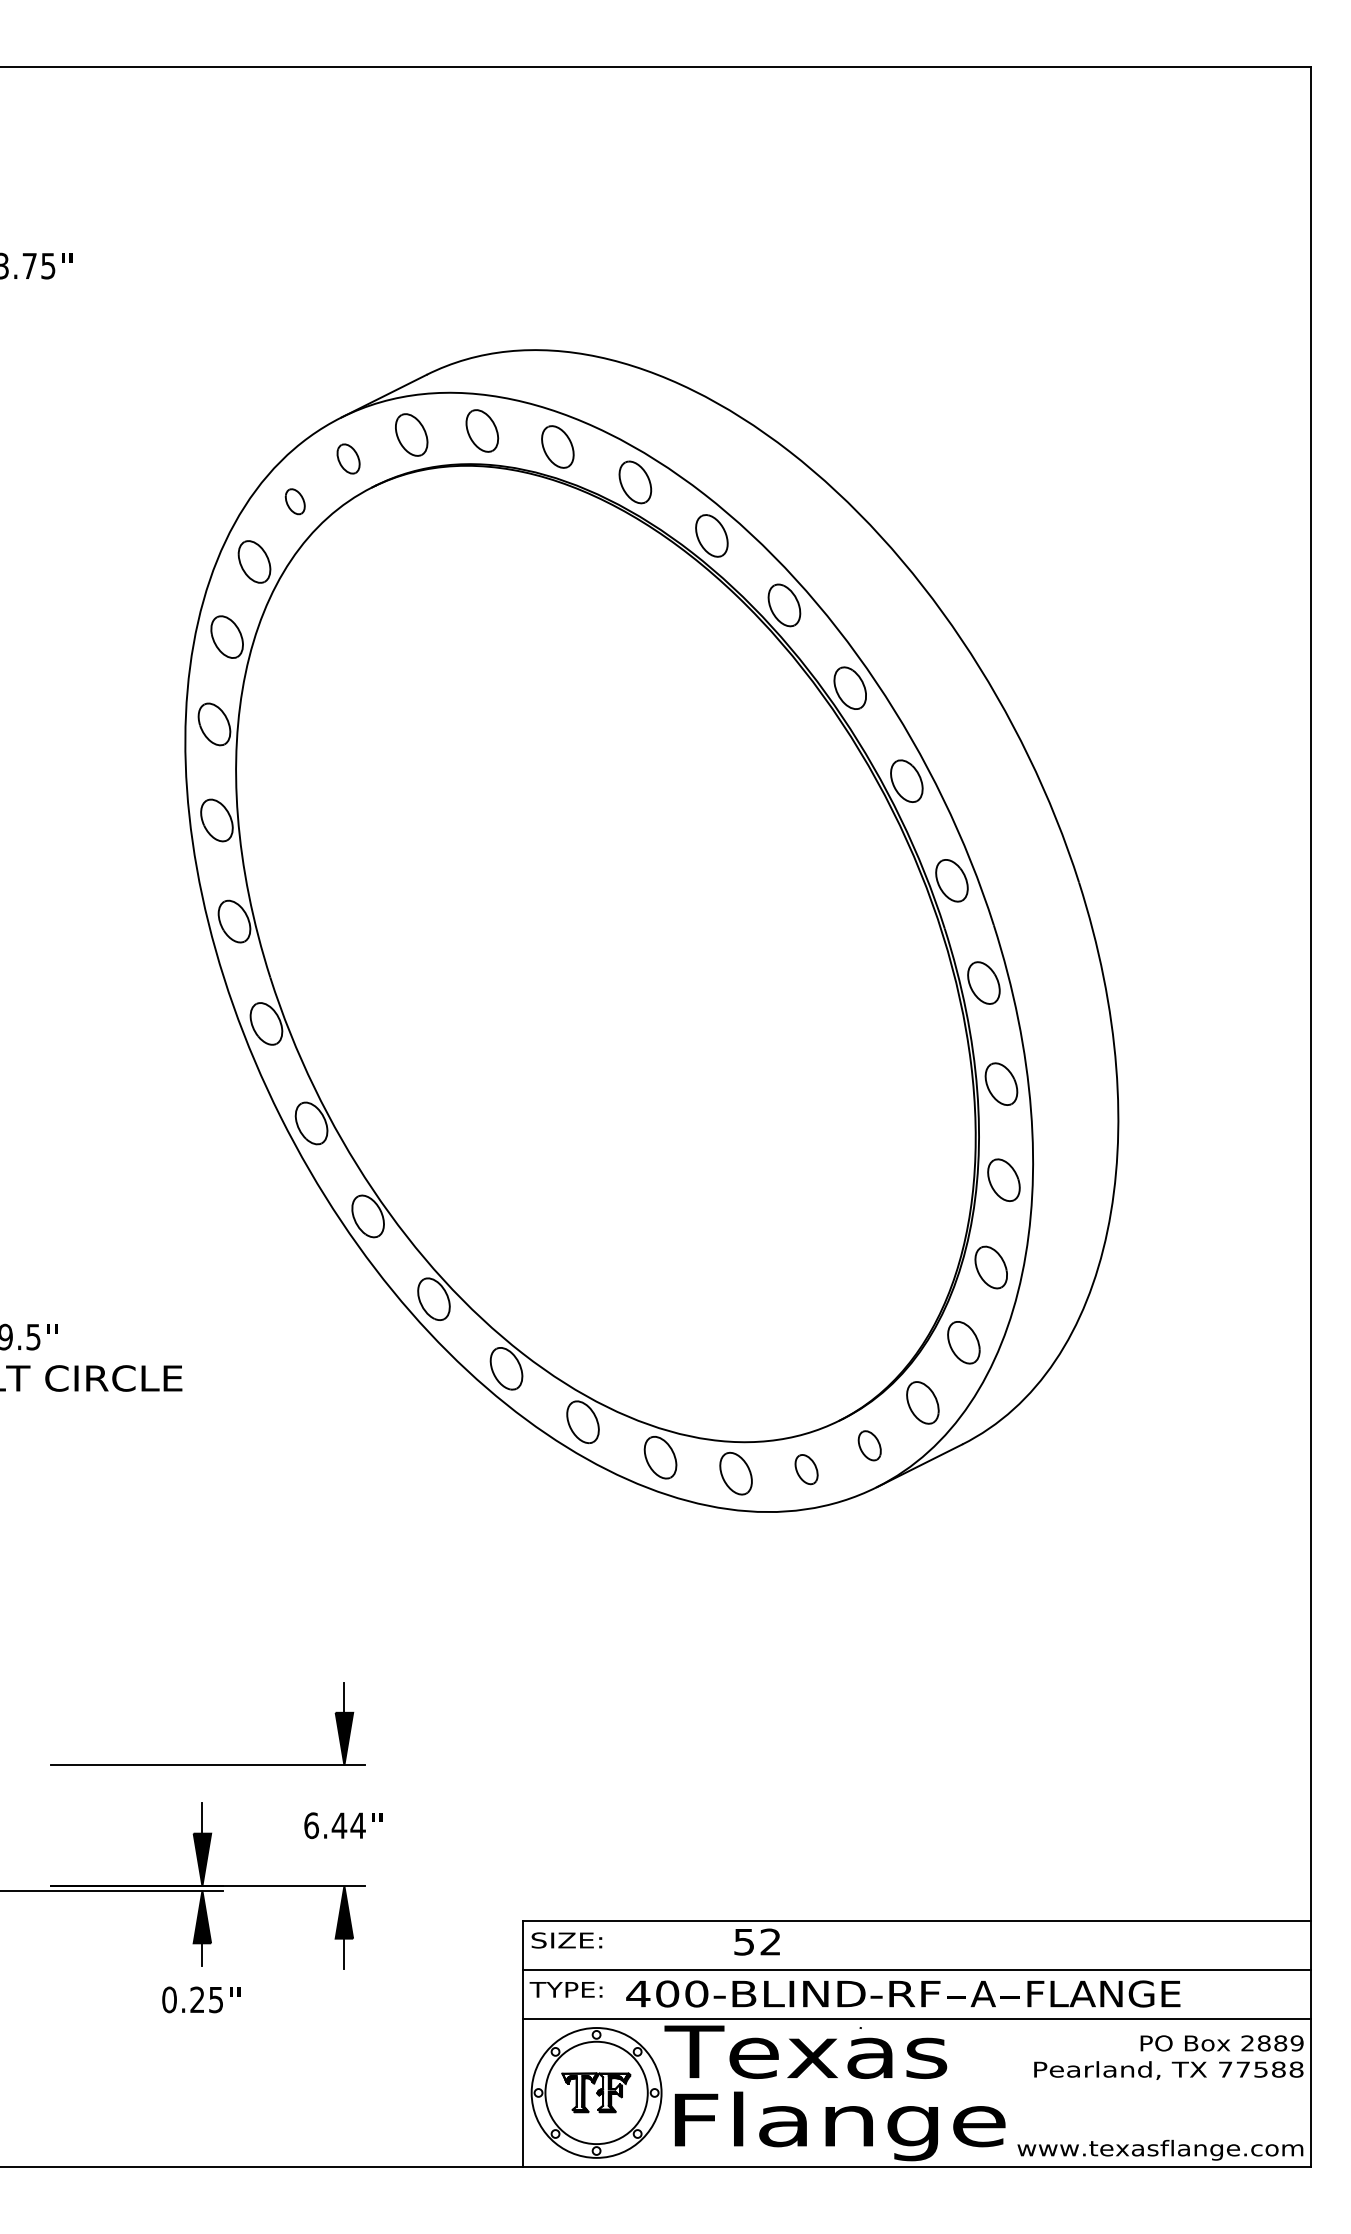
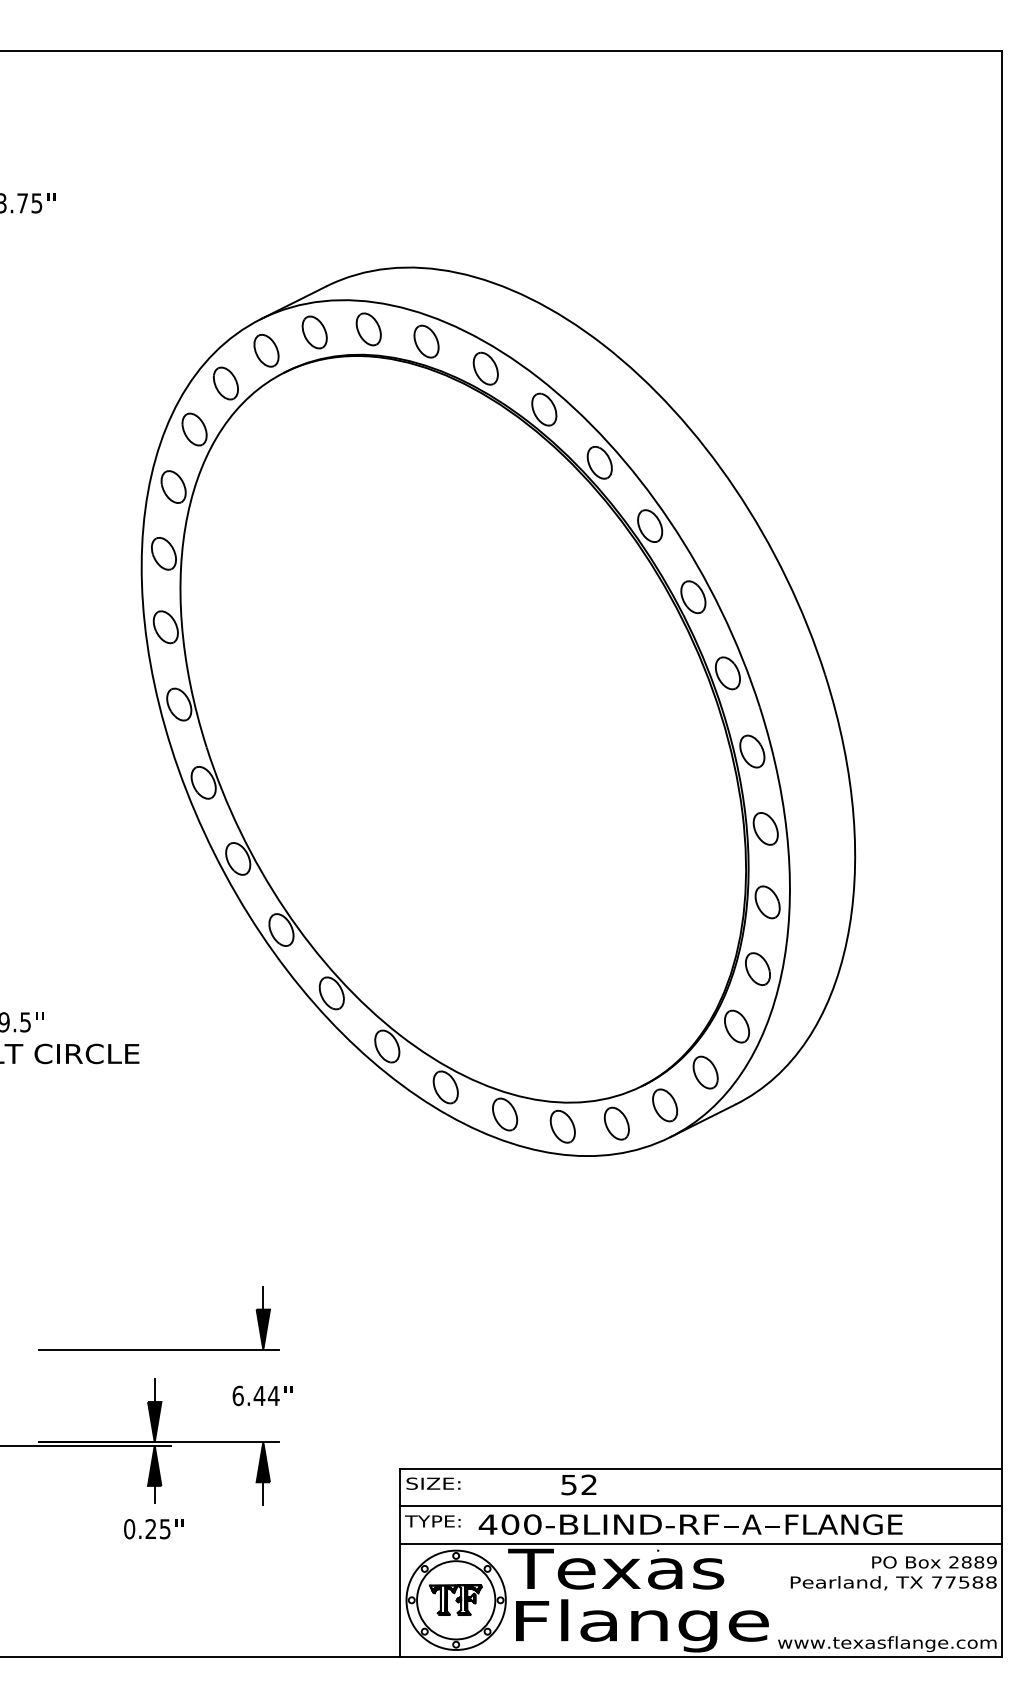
part: (348, 458) -> (266, 350), size x1.43
part: (294, 501) -> (225, 383), size x1.67
part: (869, 1445) -> (664, 1105), size x1.43
part: (806, 1469) -> (616, 1123), size x1.43

